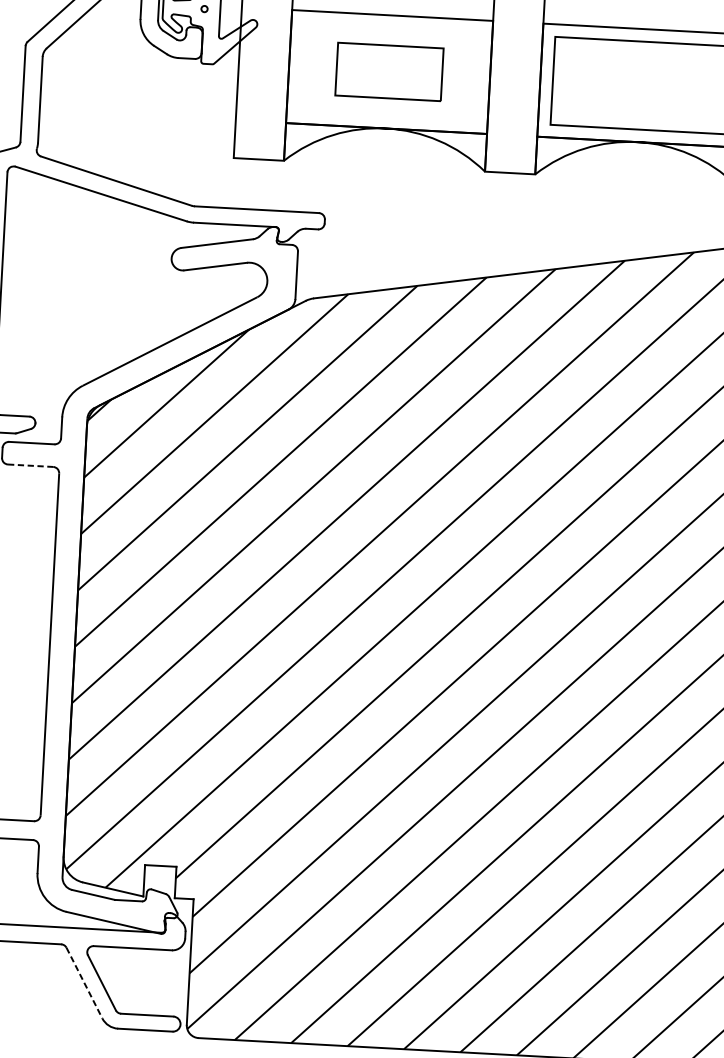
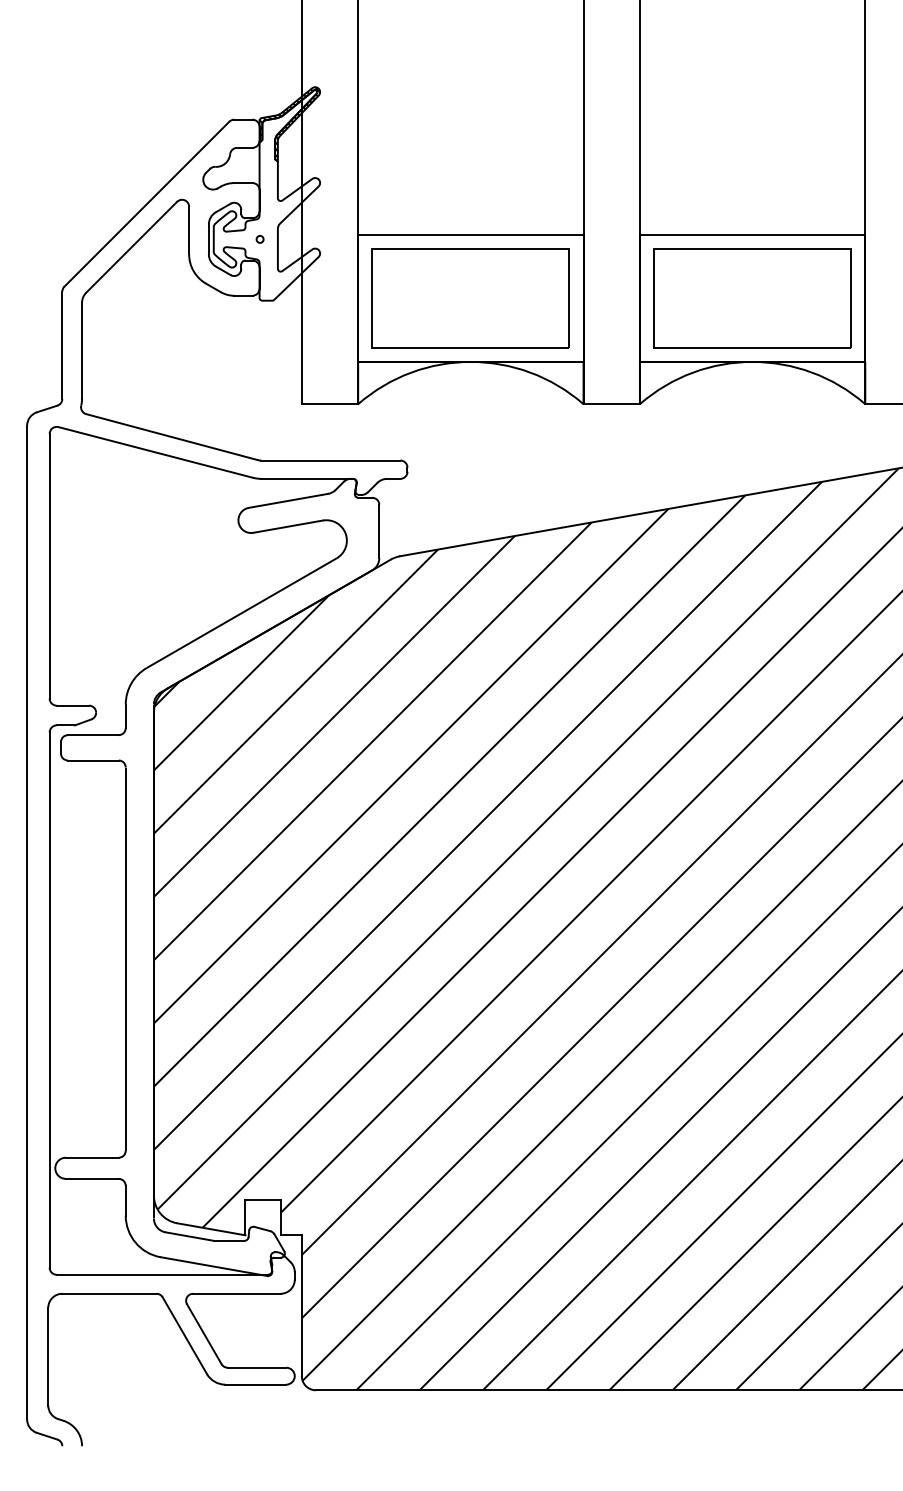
part: (389, 71) -> (470, 298), size x1.67
line: (30, 465) -> (93, 760), dashed -> solid
line: (84, 983) -> (185, 1336), dashed -> solid

